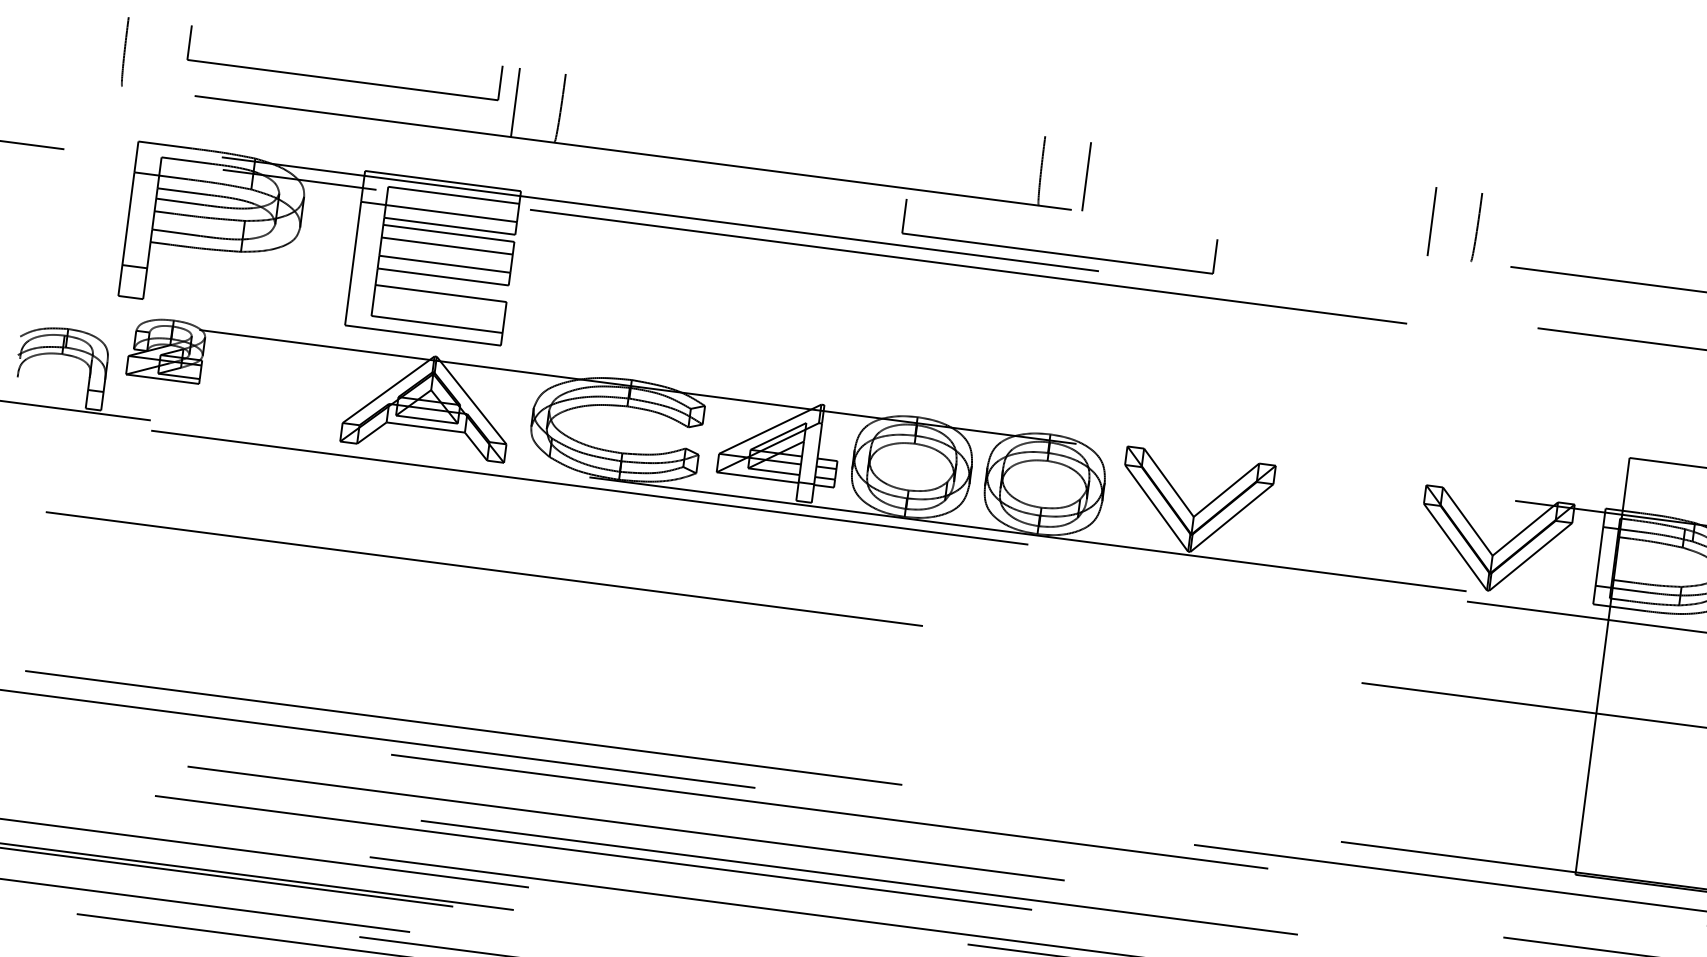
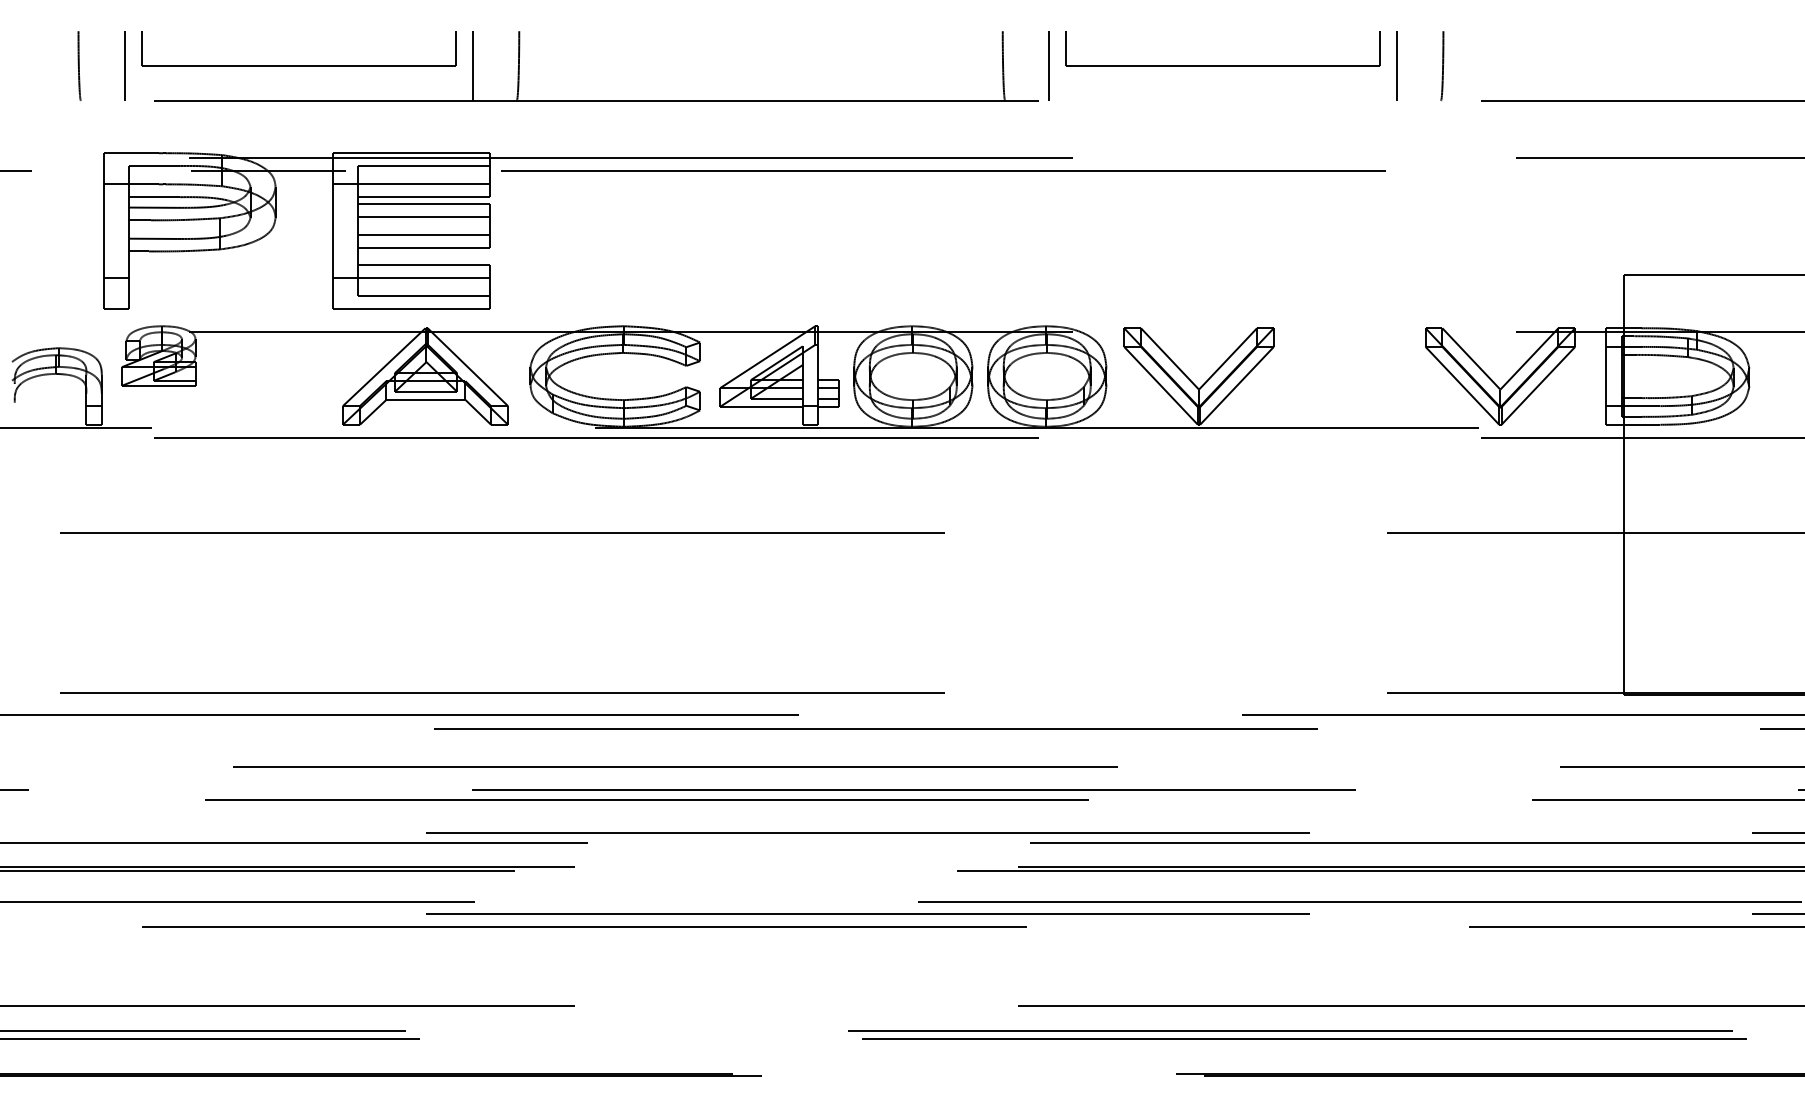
line: (169, 57) -> (124, 65), added
part: (1057, 253) -> (1222, 65), moved
line: (426, 304) -> (410, 277), added

